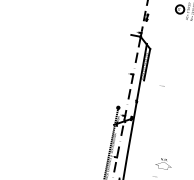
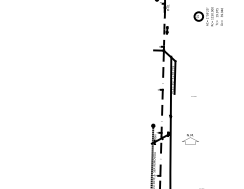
text: (163, 163) -> (190, 139), moved

